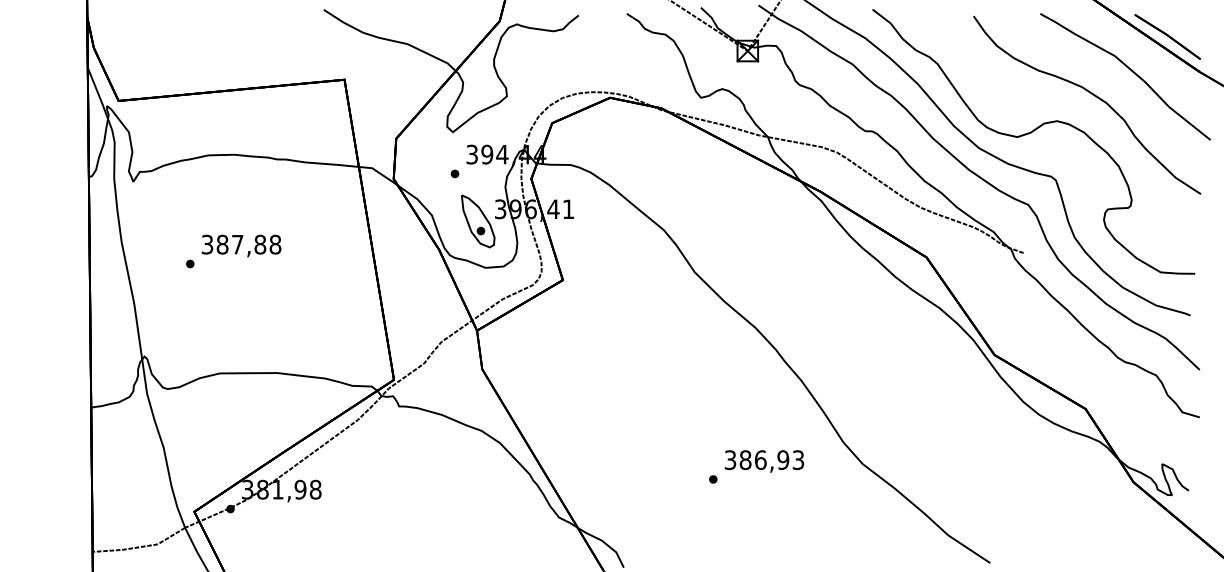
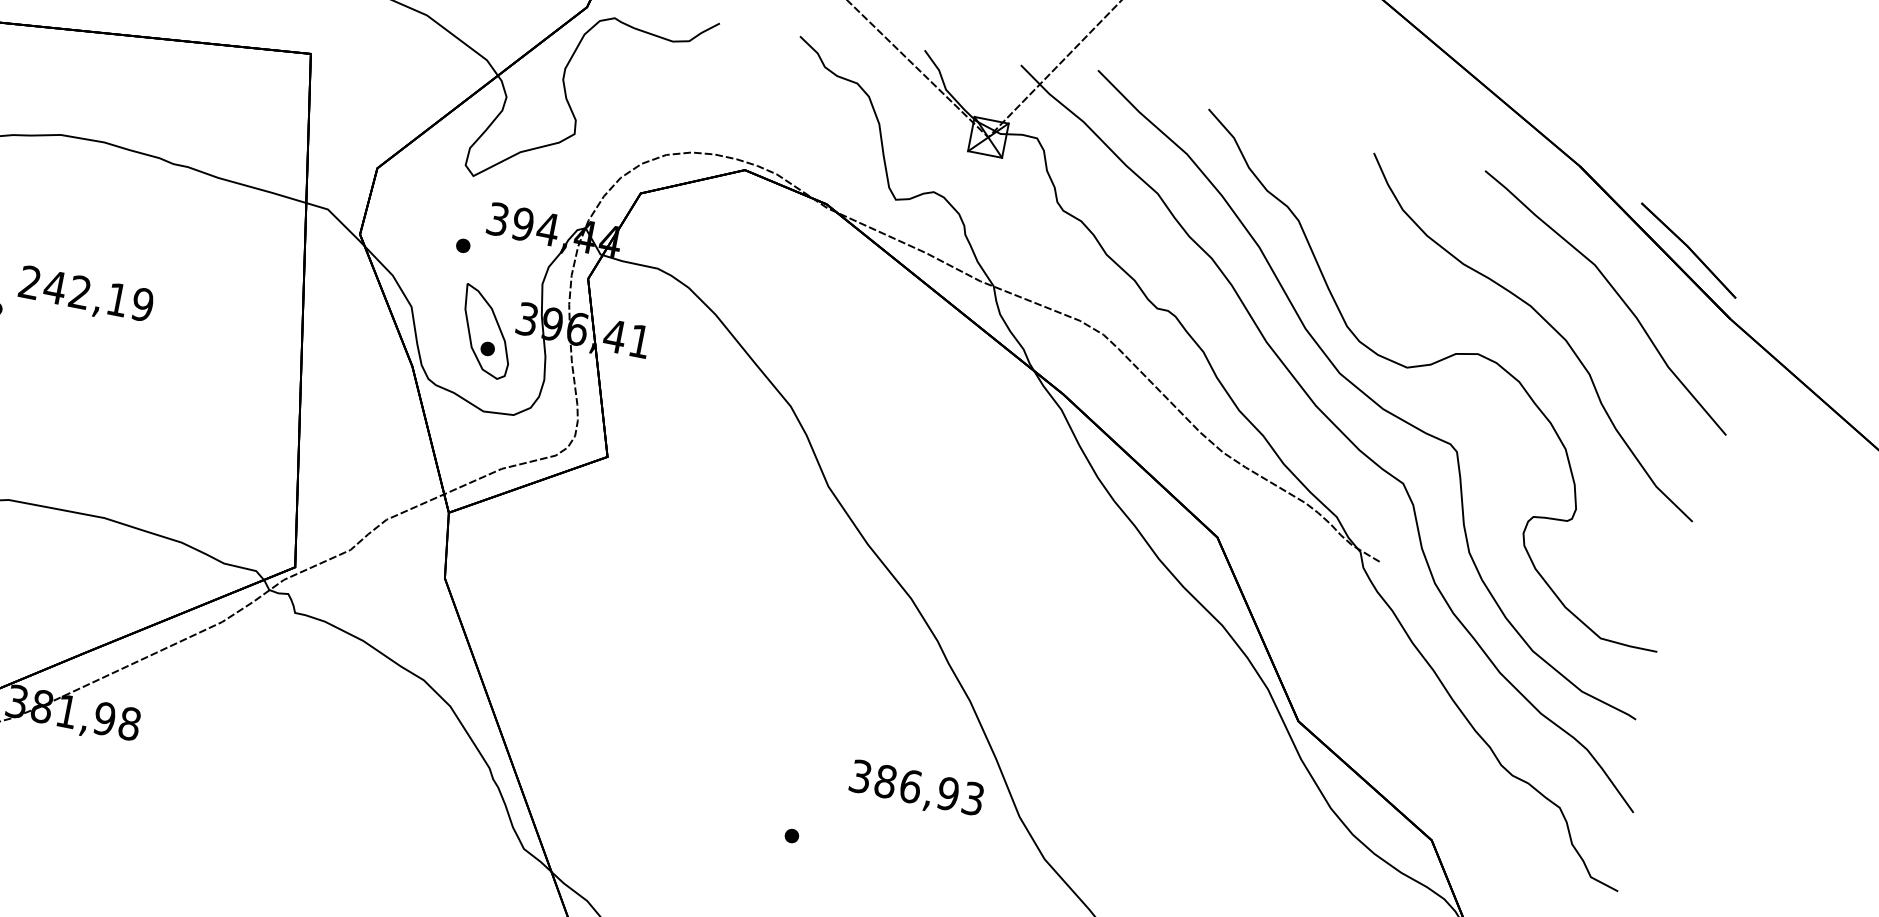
text: (241, 244) -> (86, 293), 387,88 -> 242,19
text: (764, 461) -> (916, 790), moved

